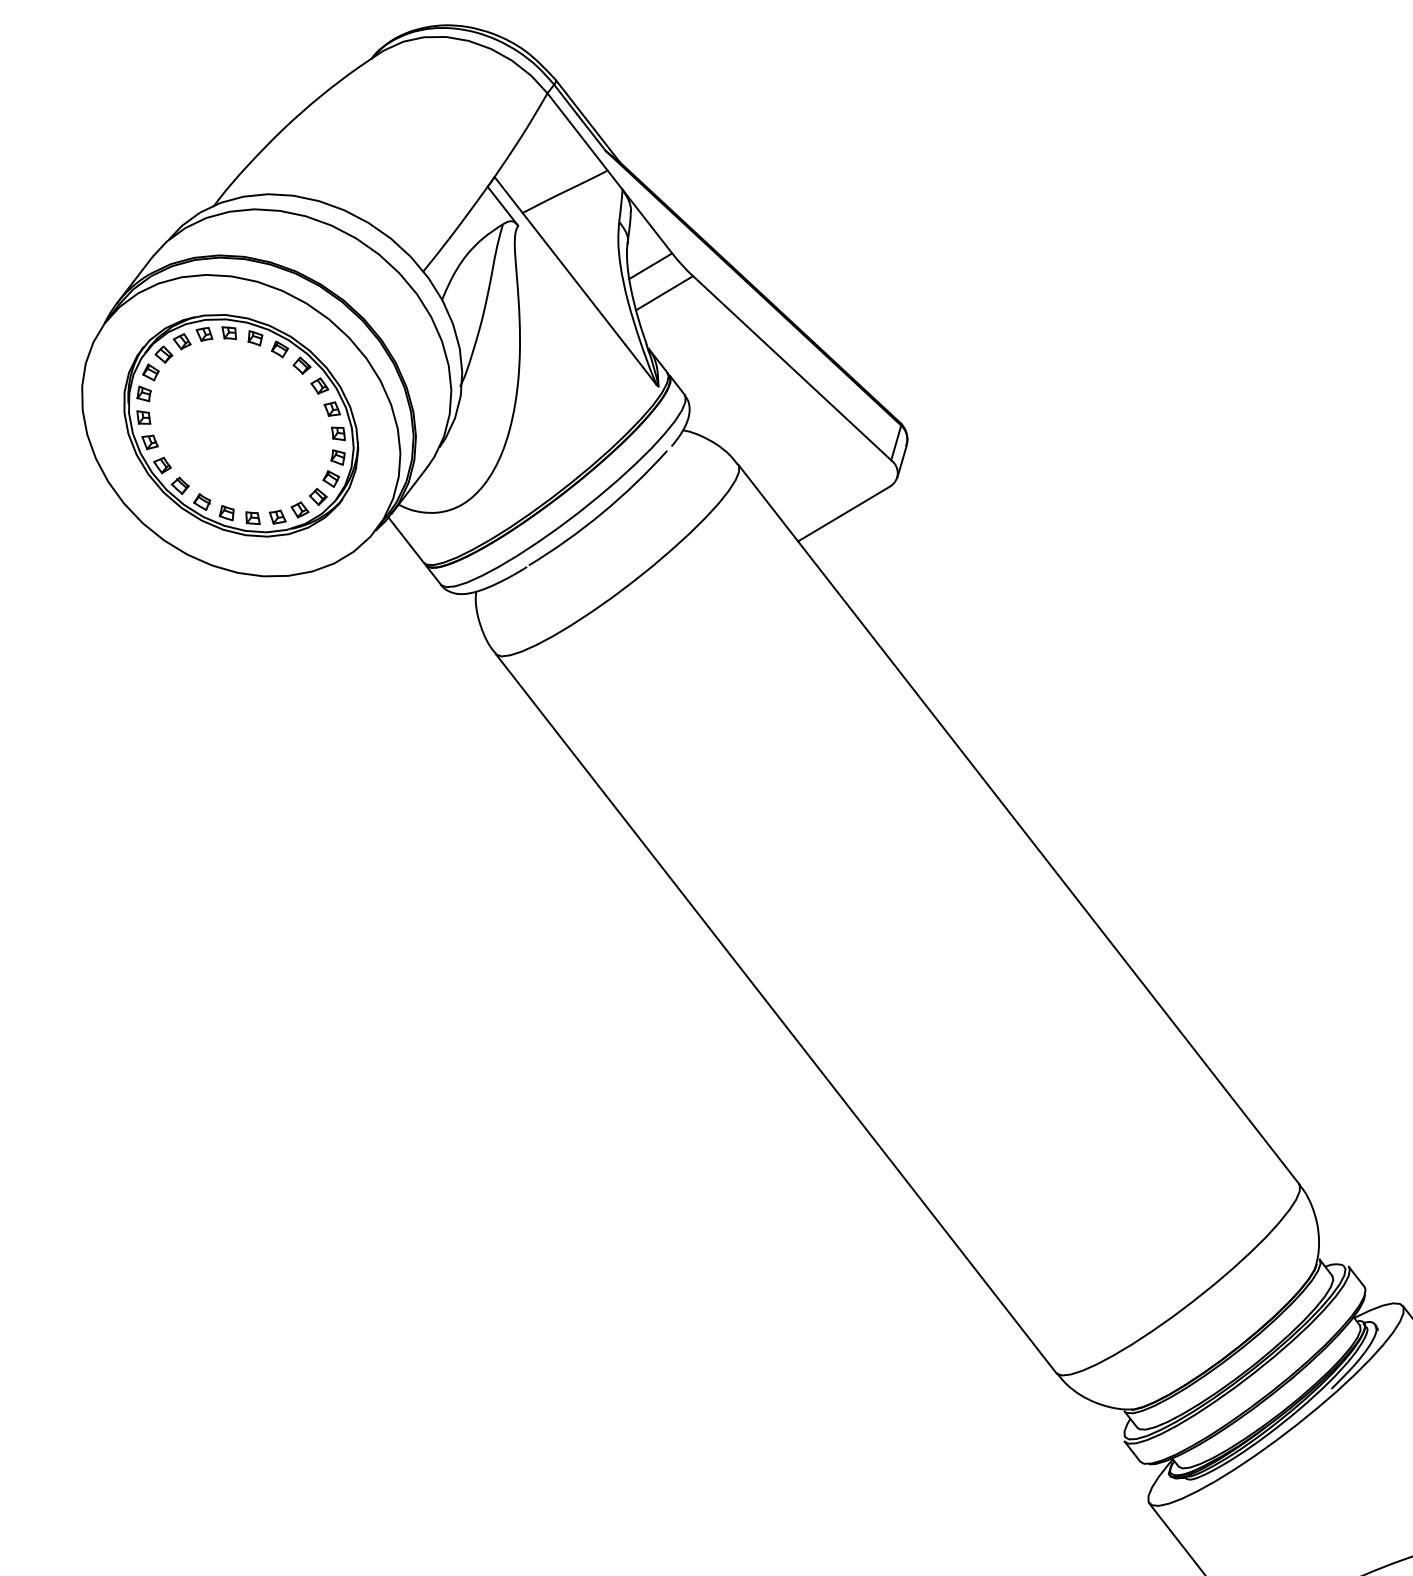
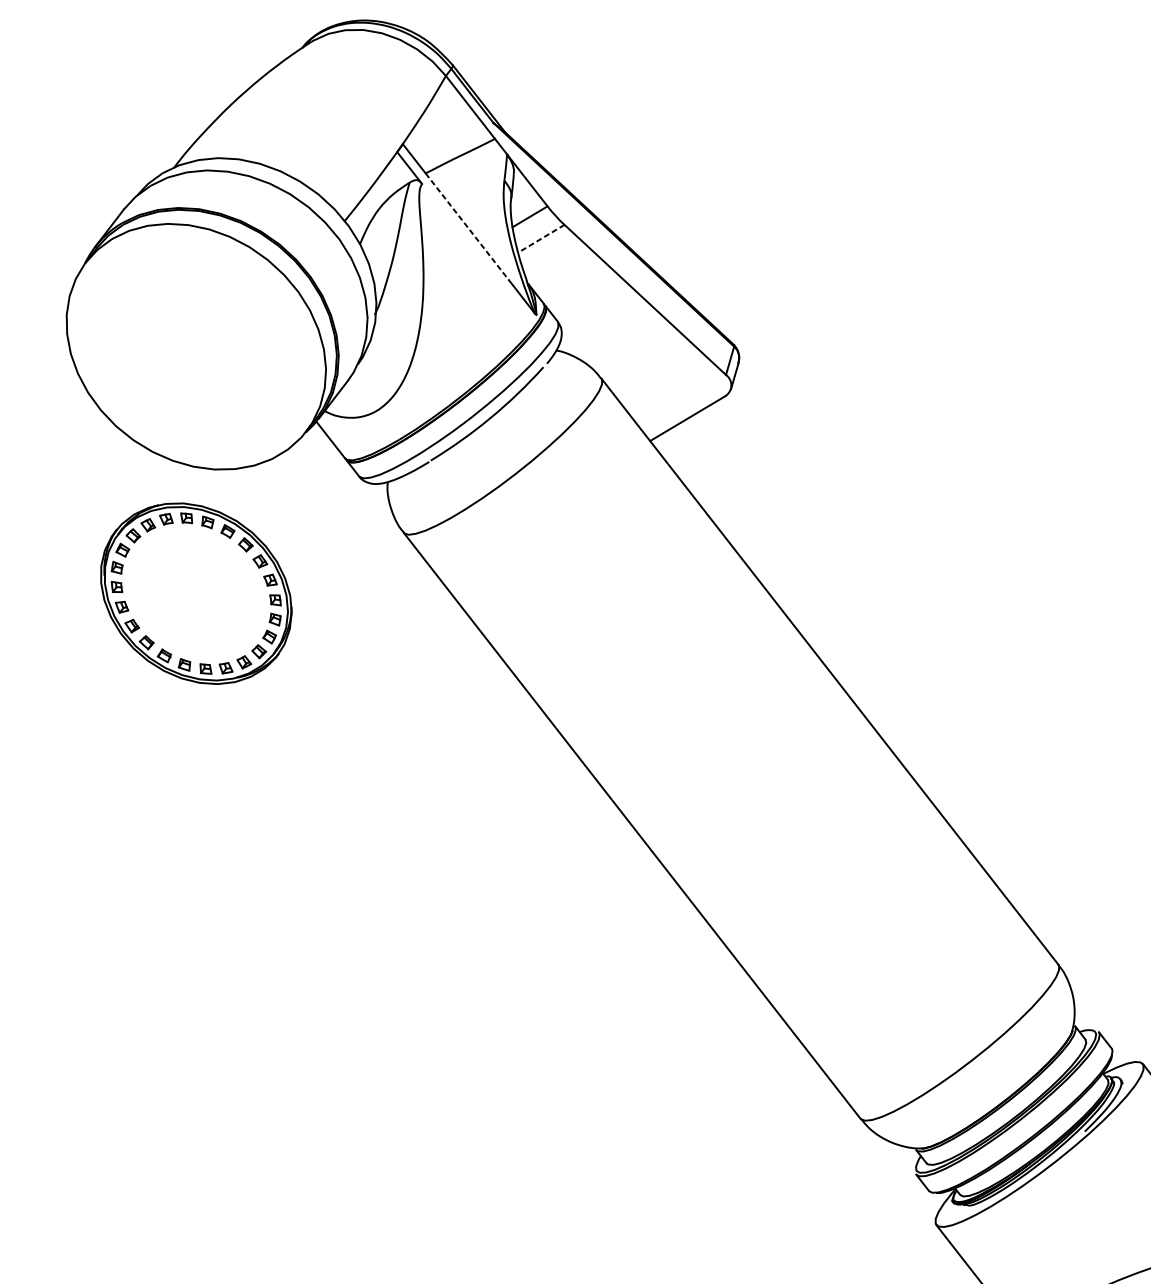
line: (574, 279) -> (467, 227), solid -> dashed
line: (664, 293) -> (541, 239), solid -> dashed
part: (241, 425) -> (196, 593), moved

